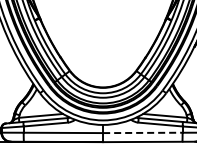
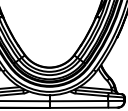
line: (142, 132) -> (78, 100), dashed -> solid

